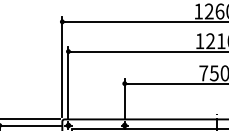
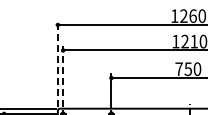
line: (61, 66) -> (57, 63), solid -> dashed
line: (68, 81) -> (63, 76), solid -> dashed

